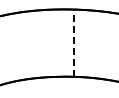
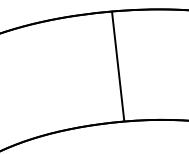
line: (73, 43) -> (118, 67), dashed -> solid

